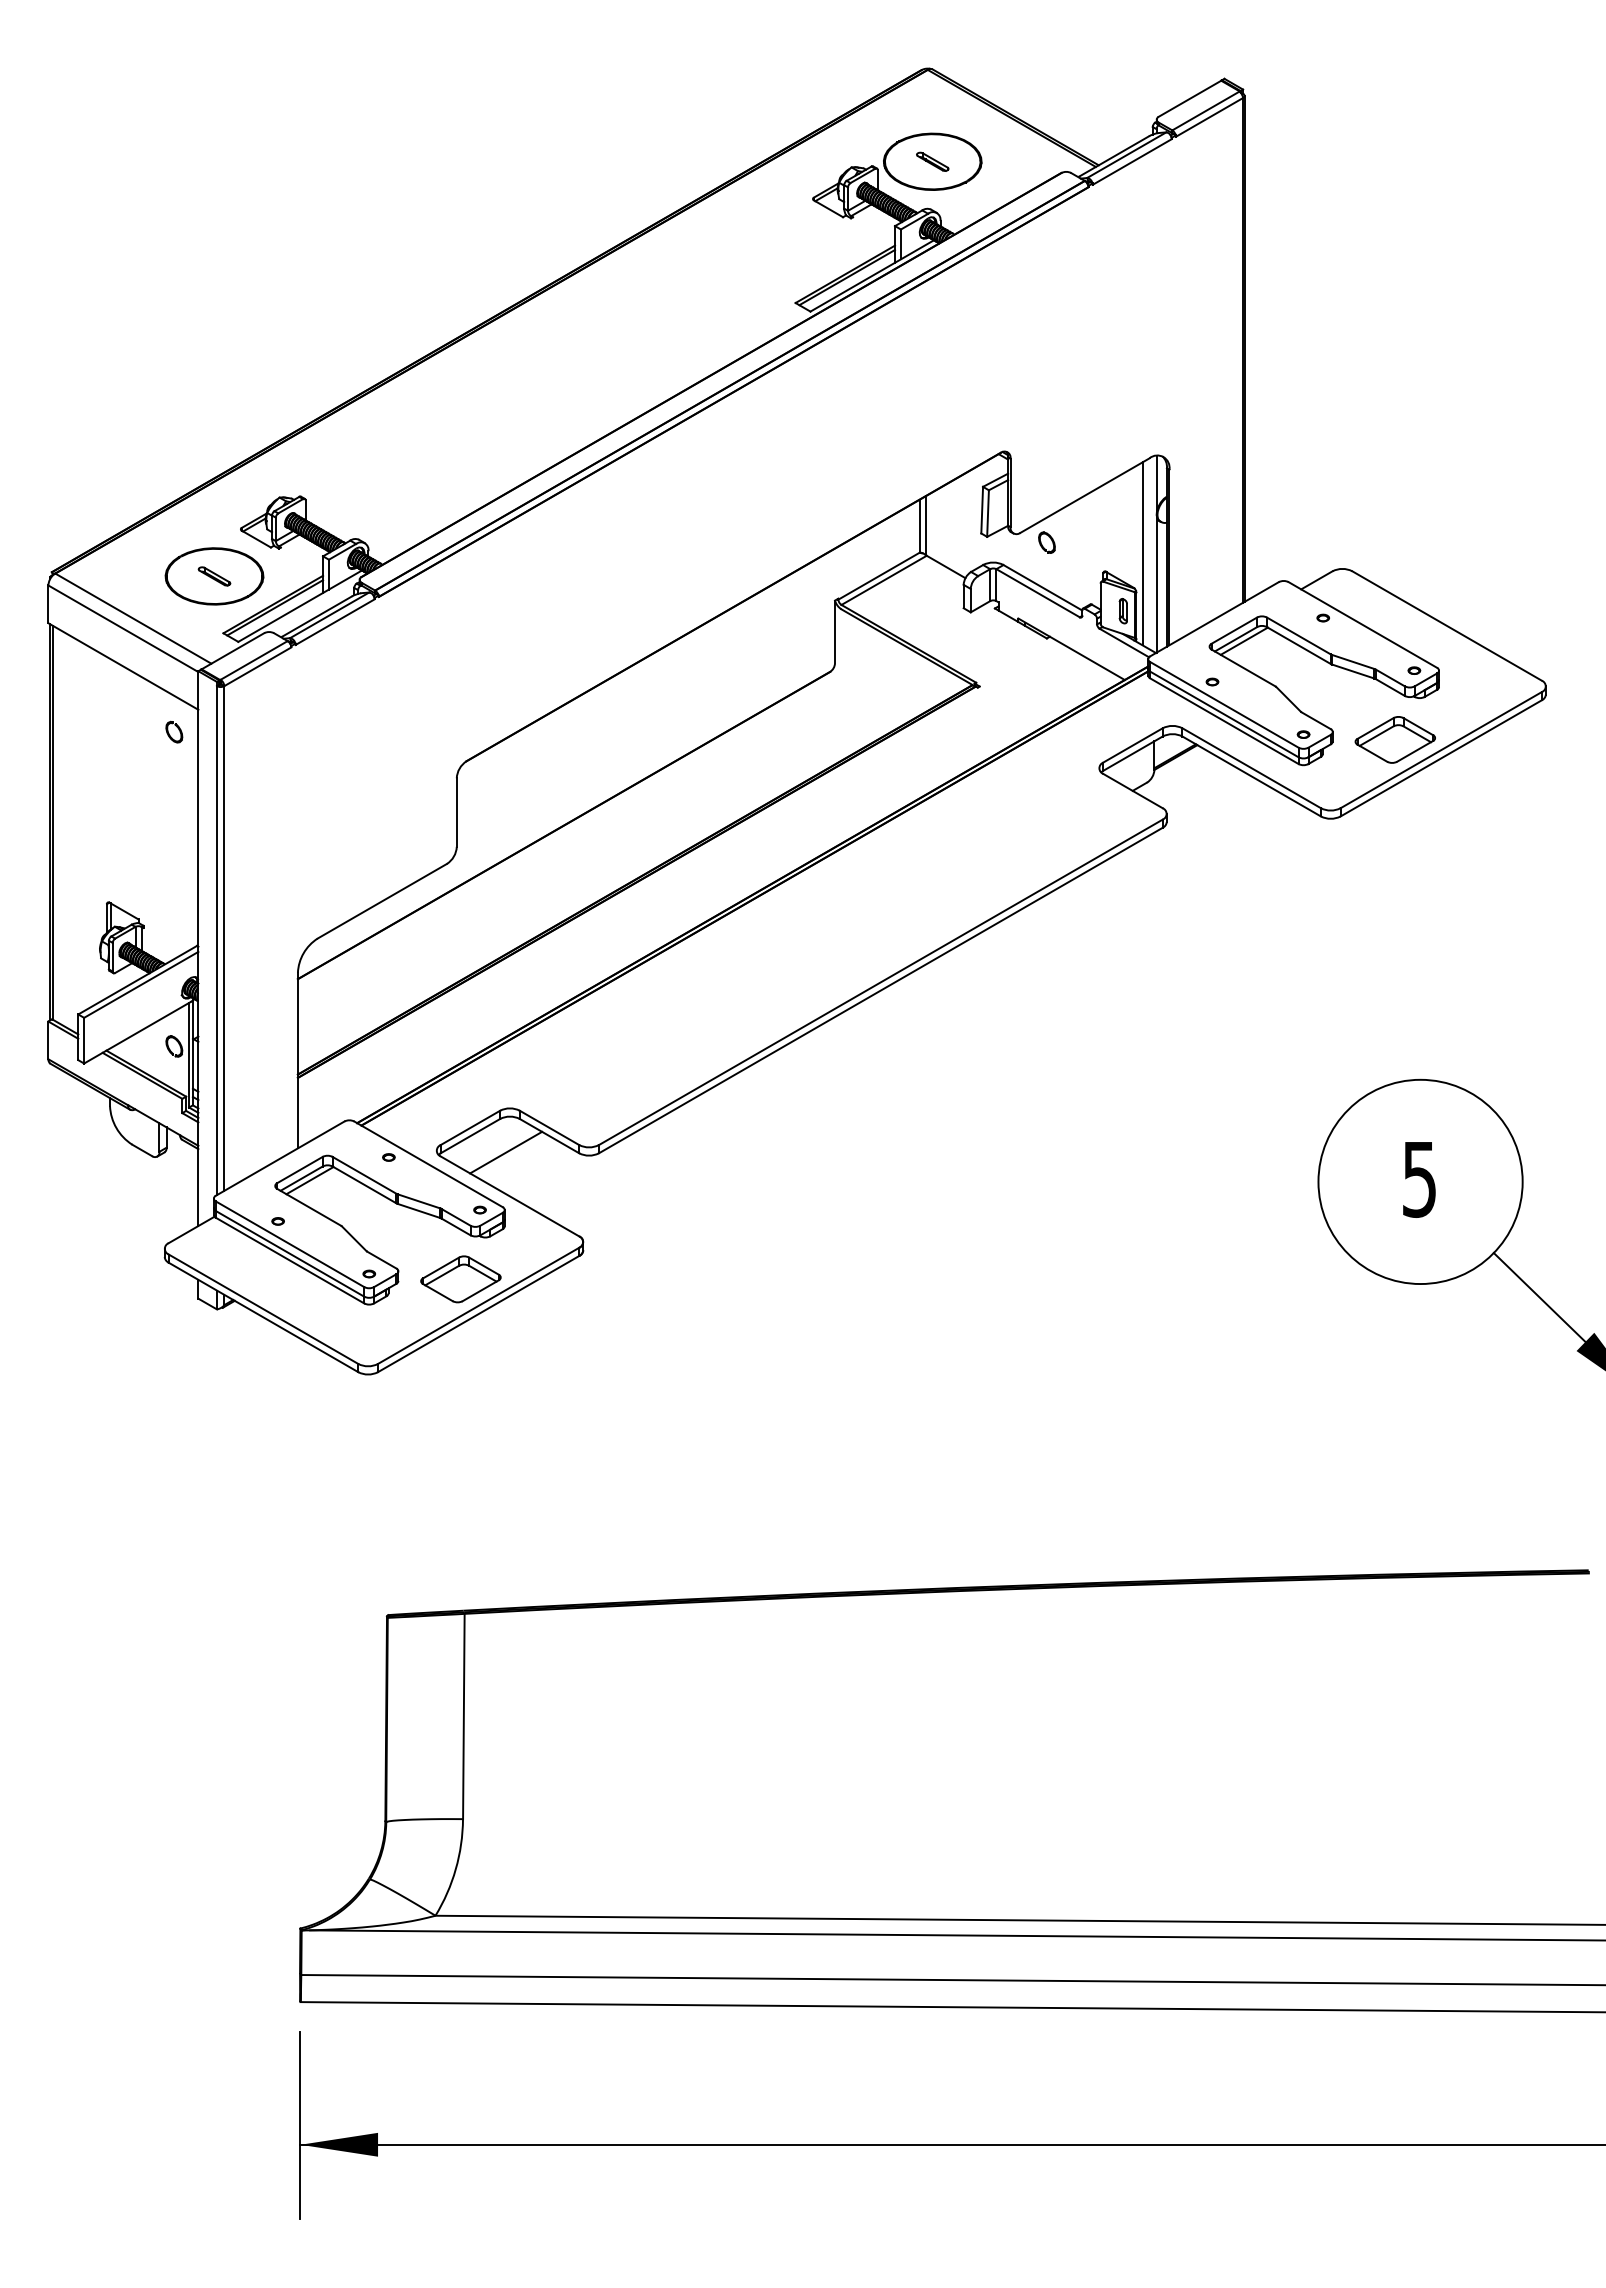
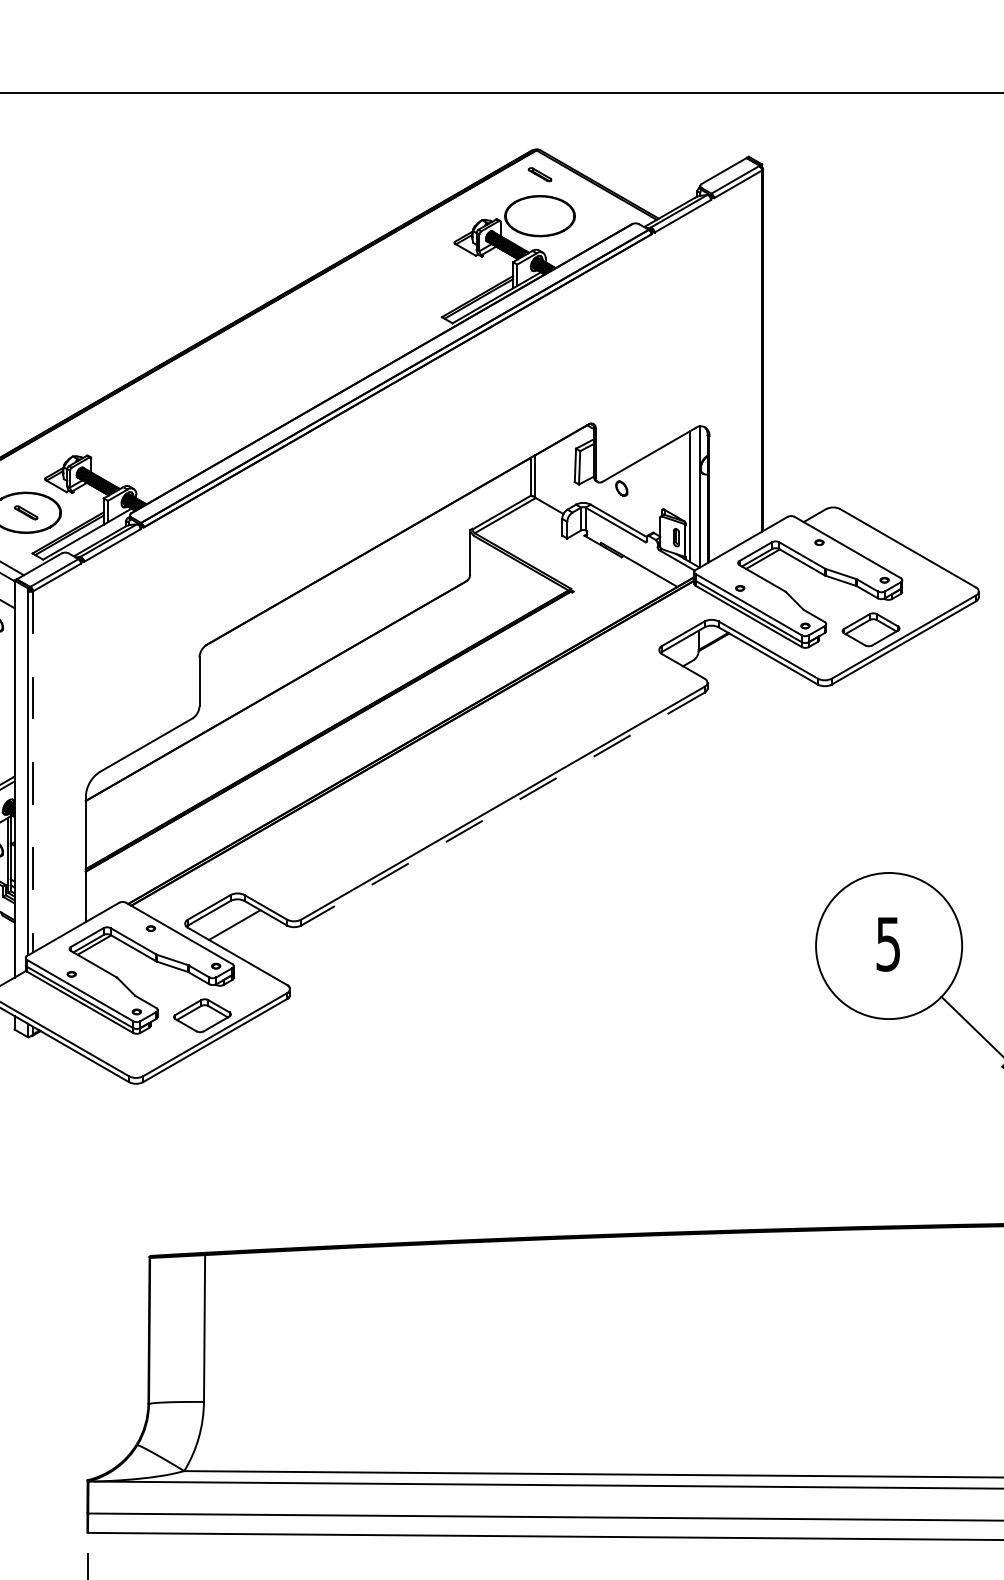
part: (932, 161) -> (539, 174), moved
line: (224, 939) -> (33, 772), solid -> dashed
line: (880, 990) -> (502, 809), solid -> dashed

